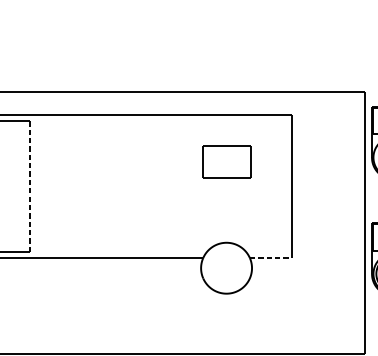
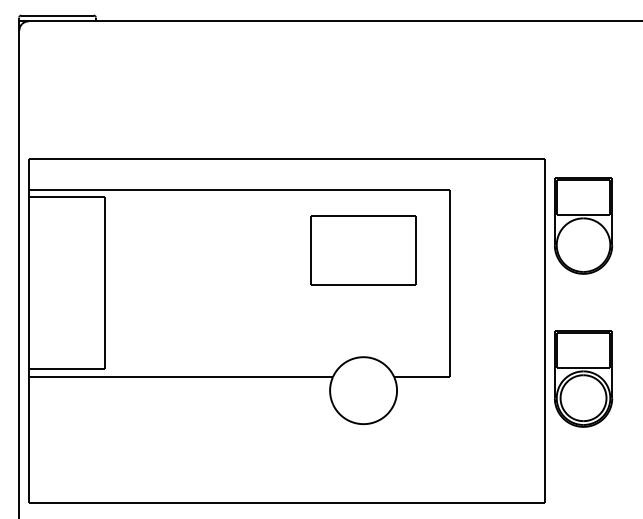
part: (226, 161) -> (363, 250), size x1.67
line: (30, 186) -> (105, 283), dashed -> solid
line: (270, 258) -> (421, 377), dashed -> solid

